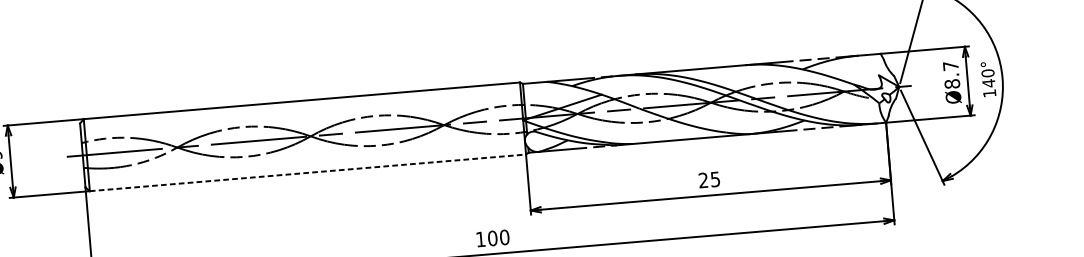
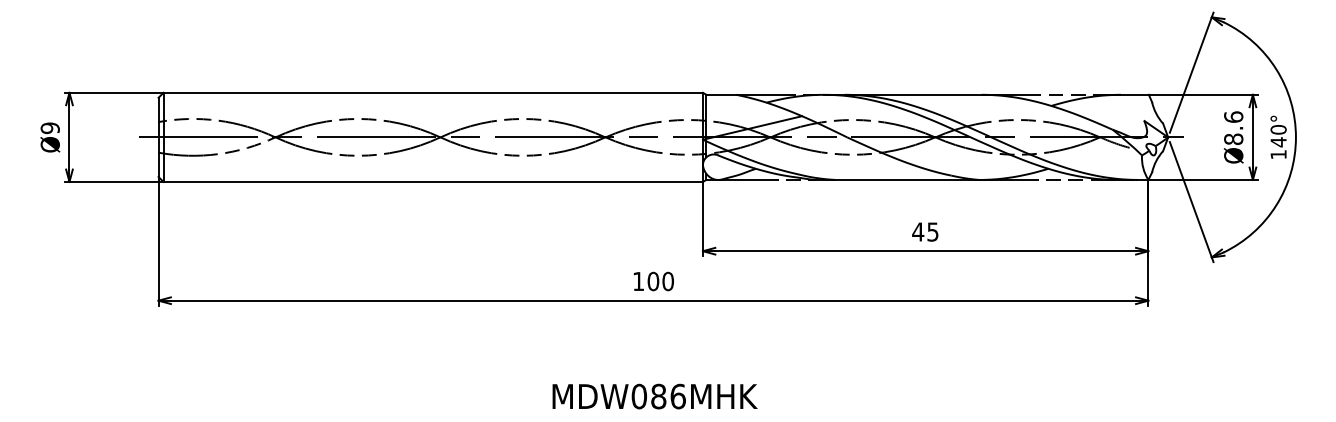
text: (950, 65) -> (1233, 116), Ø8.7 -> Ø8.6
line: (308, 172) -> (433, 181), dashed -> solid
text: (703, 180) -> (918, 231), 25 -> 45

